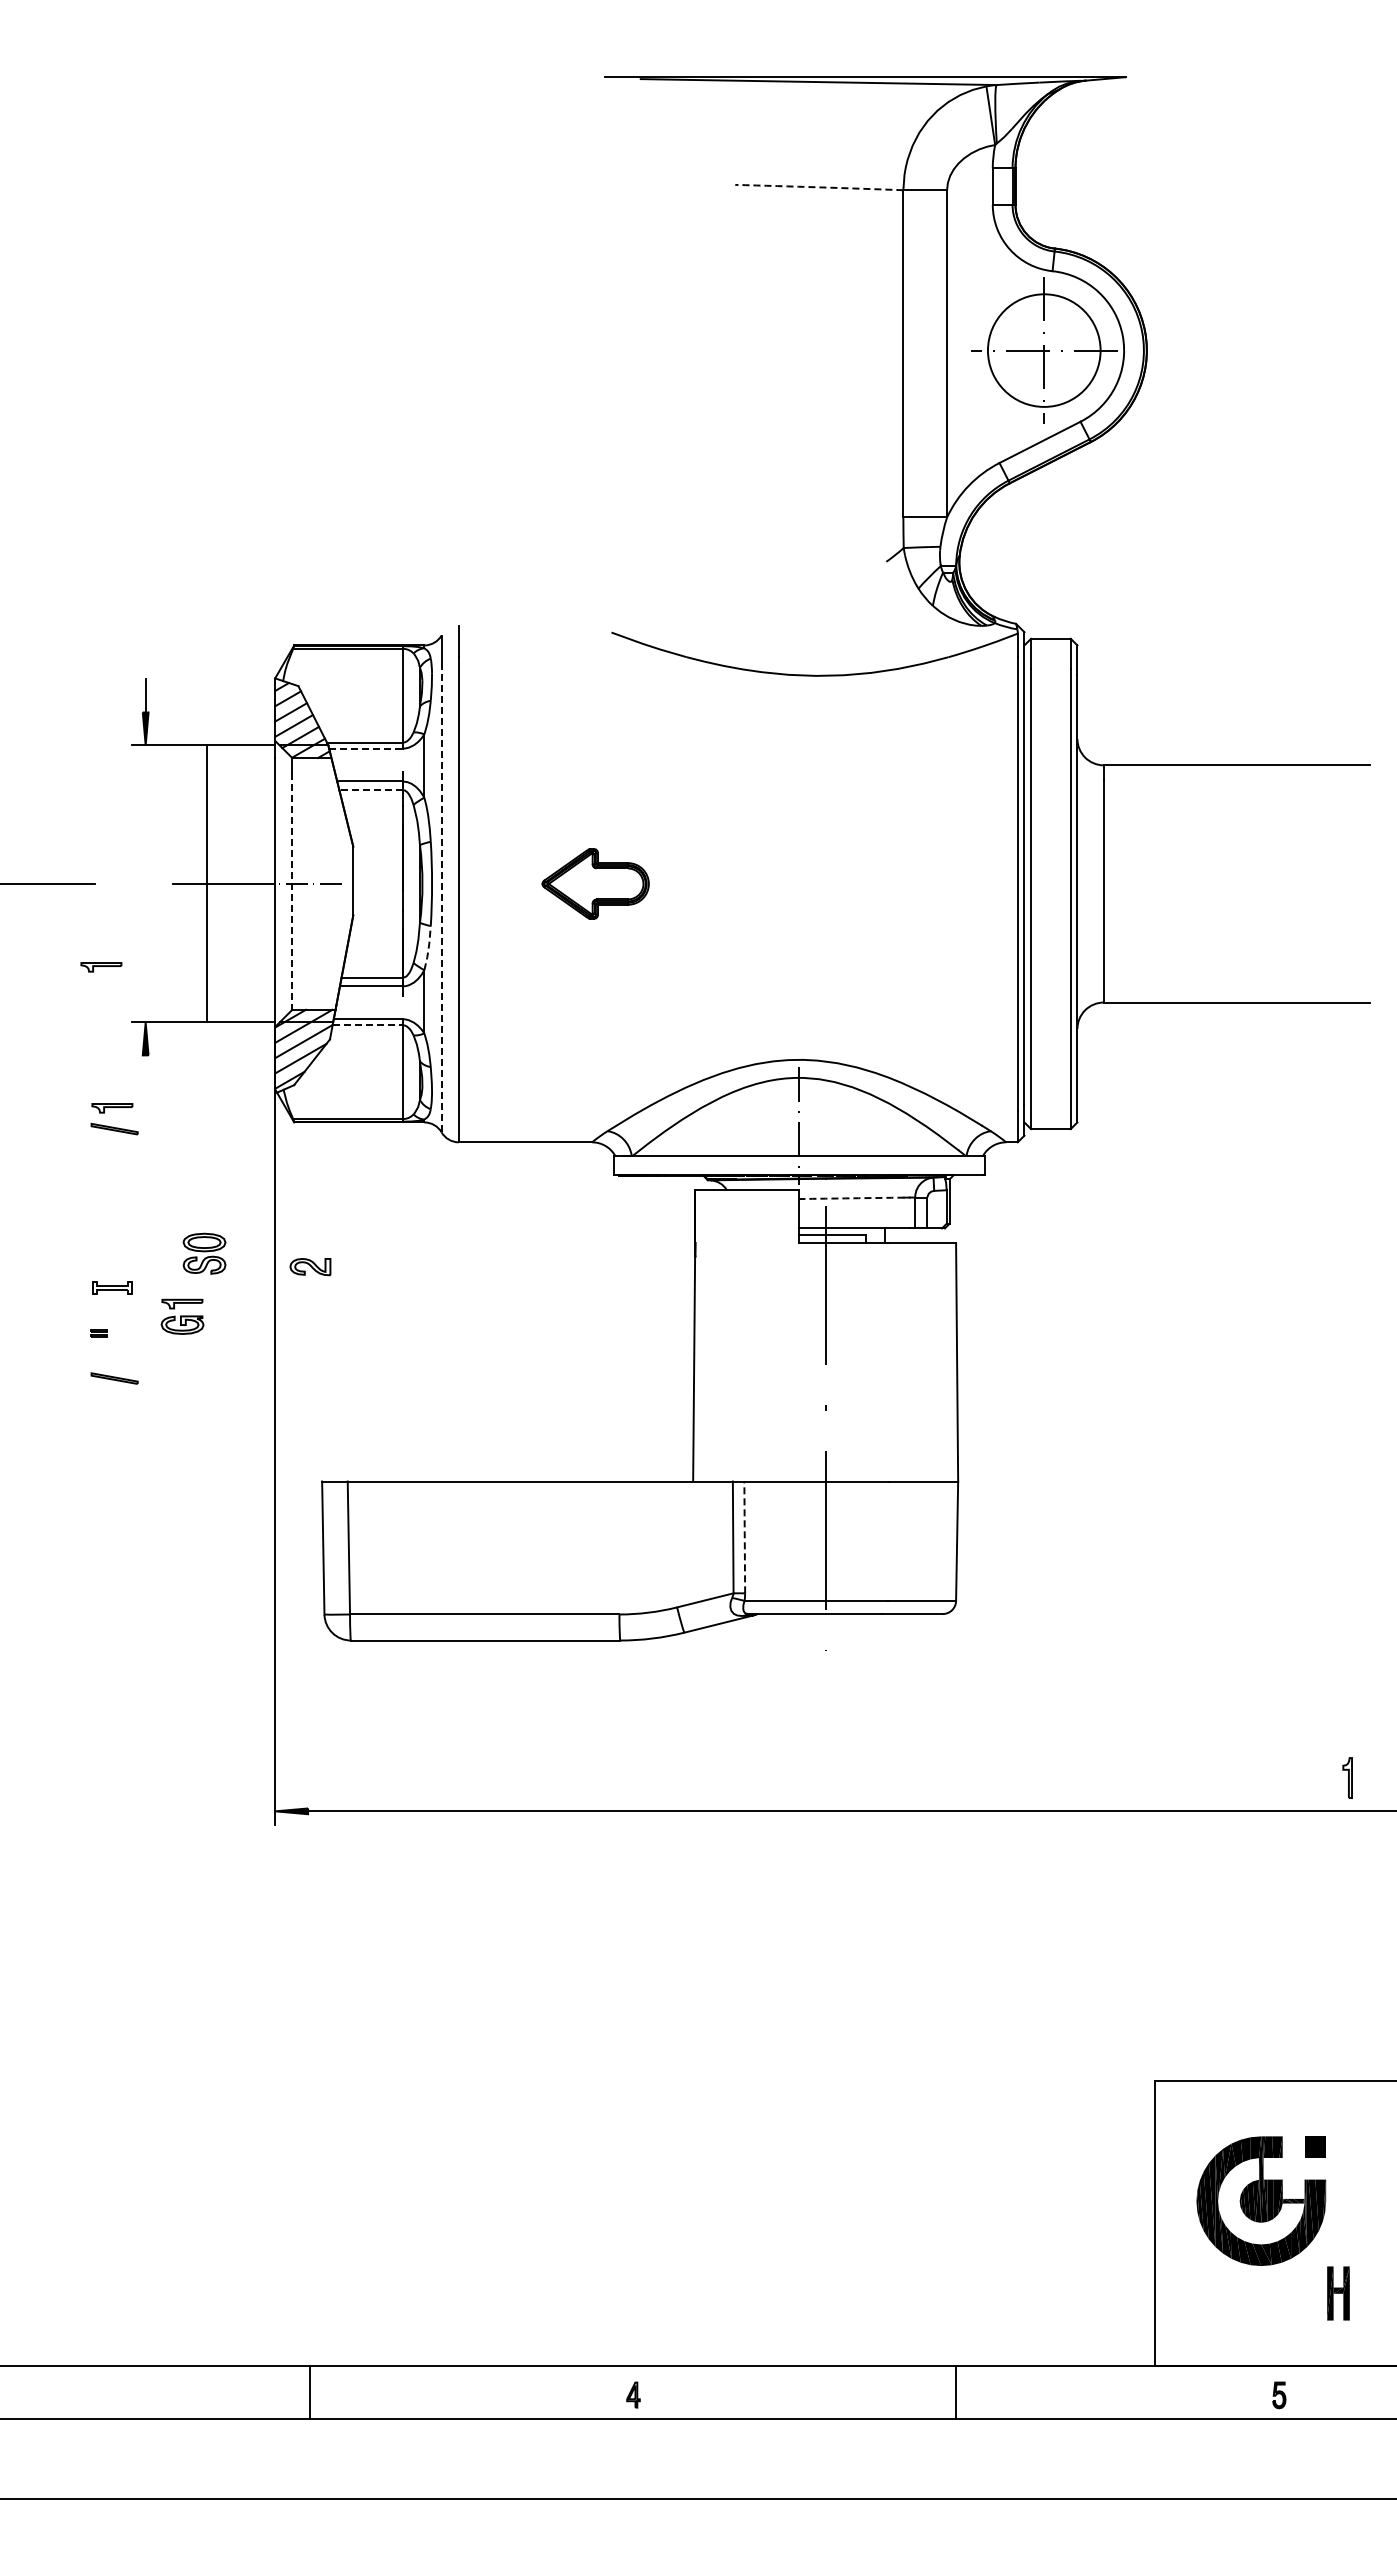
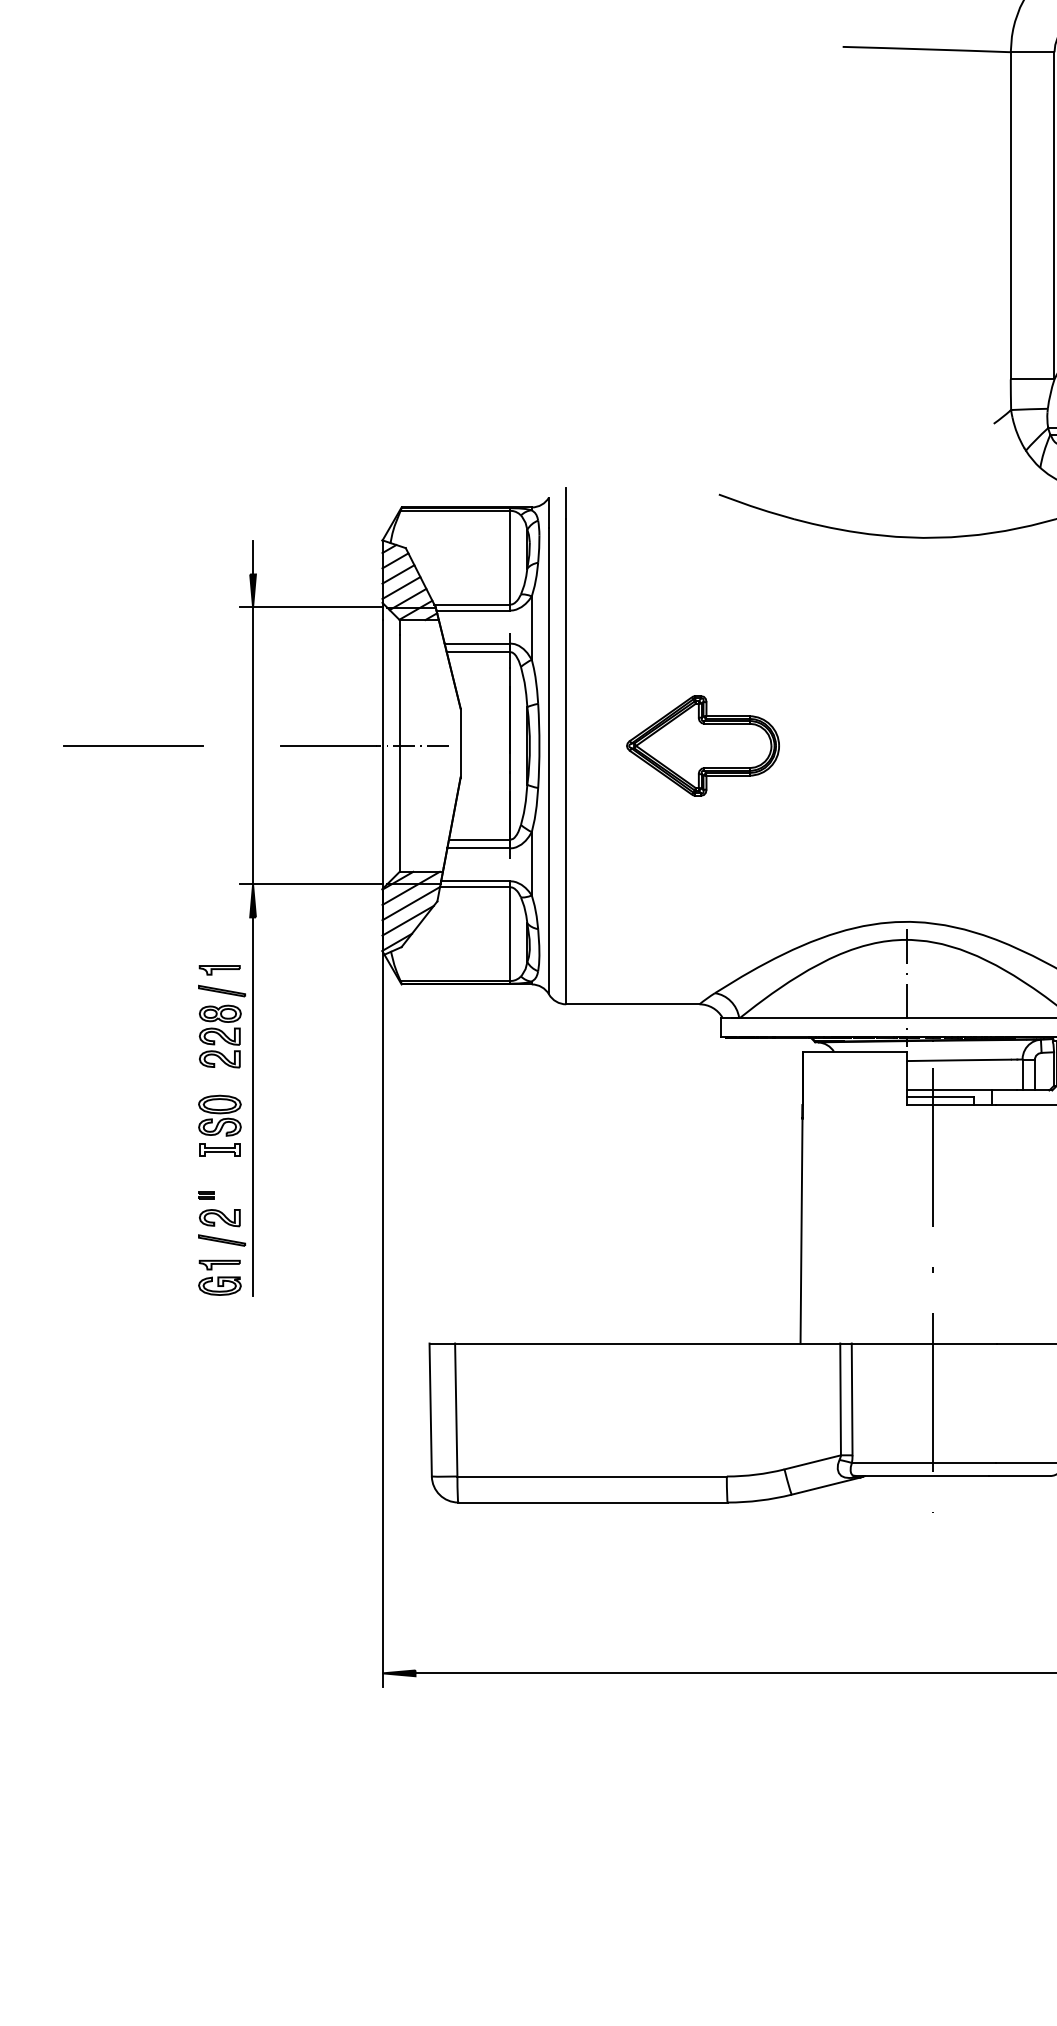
arc: (819, 187) -> (926, 49), dashed -> solid
line: (365, 748) -> (472, 610), dashed -> solid
line: (371, 790) -> (478, 652), dashed -> solid
line: (206, 883) -> (252, 745), moved
part: (595, 883) -> (702, 745), size x1.43
line: (292, 892) -> (399, 754), dashed -> solid
line: (441, 898) -> (548, 760), dashed -> solid
line: (428, 947) -> (535, 809), dashed -> solid
part: (101, 967) -> (208, 829), removed
line: (368, 1025) -> (475, 887), dashed -> solid
part: (112, 1174) -> (219, 1036), added
arc: (851, 1198) -> (958, 1060), dashed -> solid
line: (145, 1244) -> (252, 1106), added
part: (204, 1253) -> (219, 1115), moved
part: (310, 1267) -> (219, 1218), moved
part: (182, 1316) -> (219, 1277), moved
line: (744, 1537) -> (851, 1399), dashed -> solid

